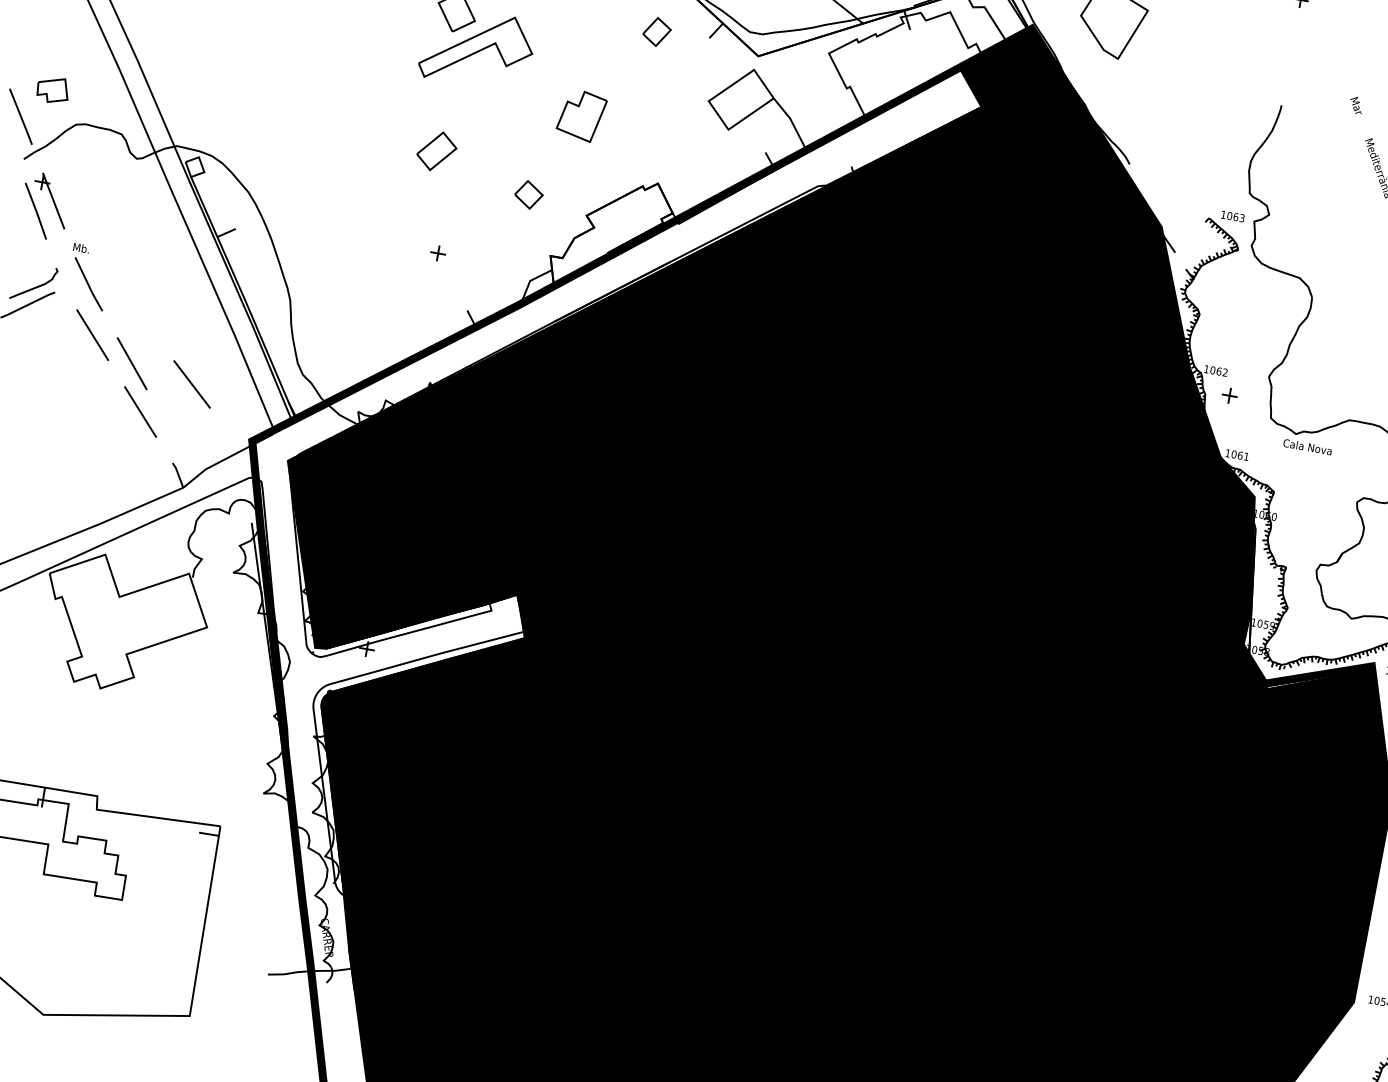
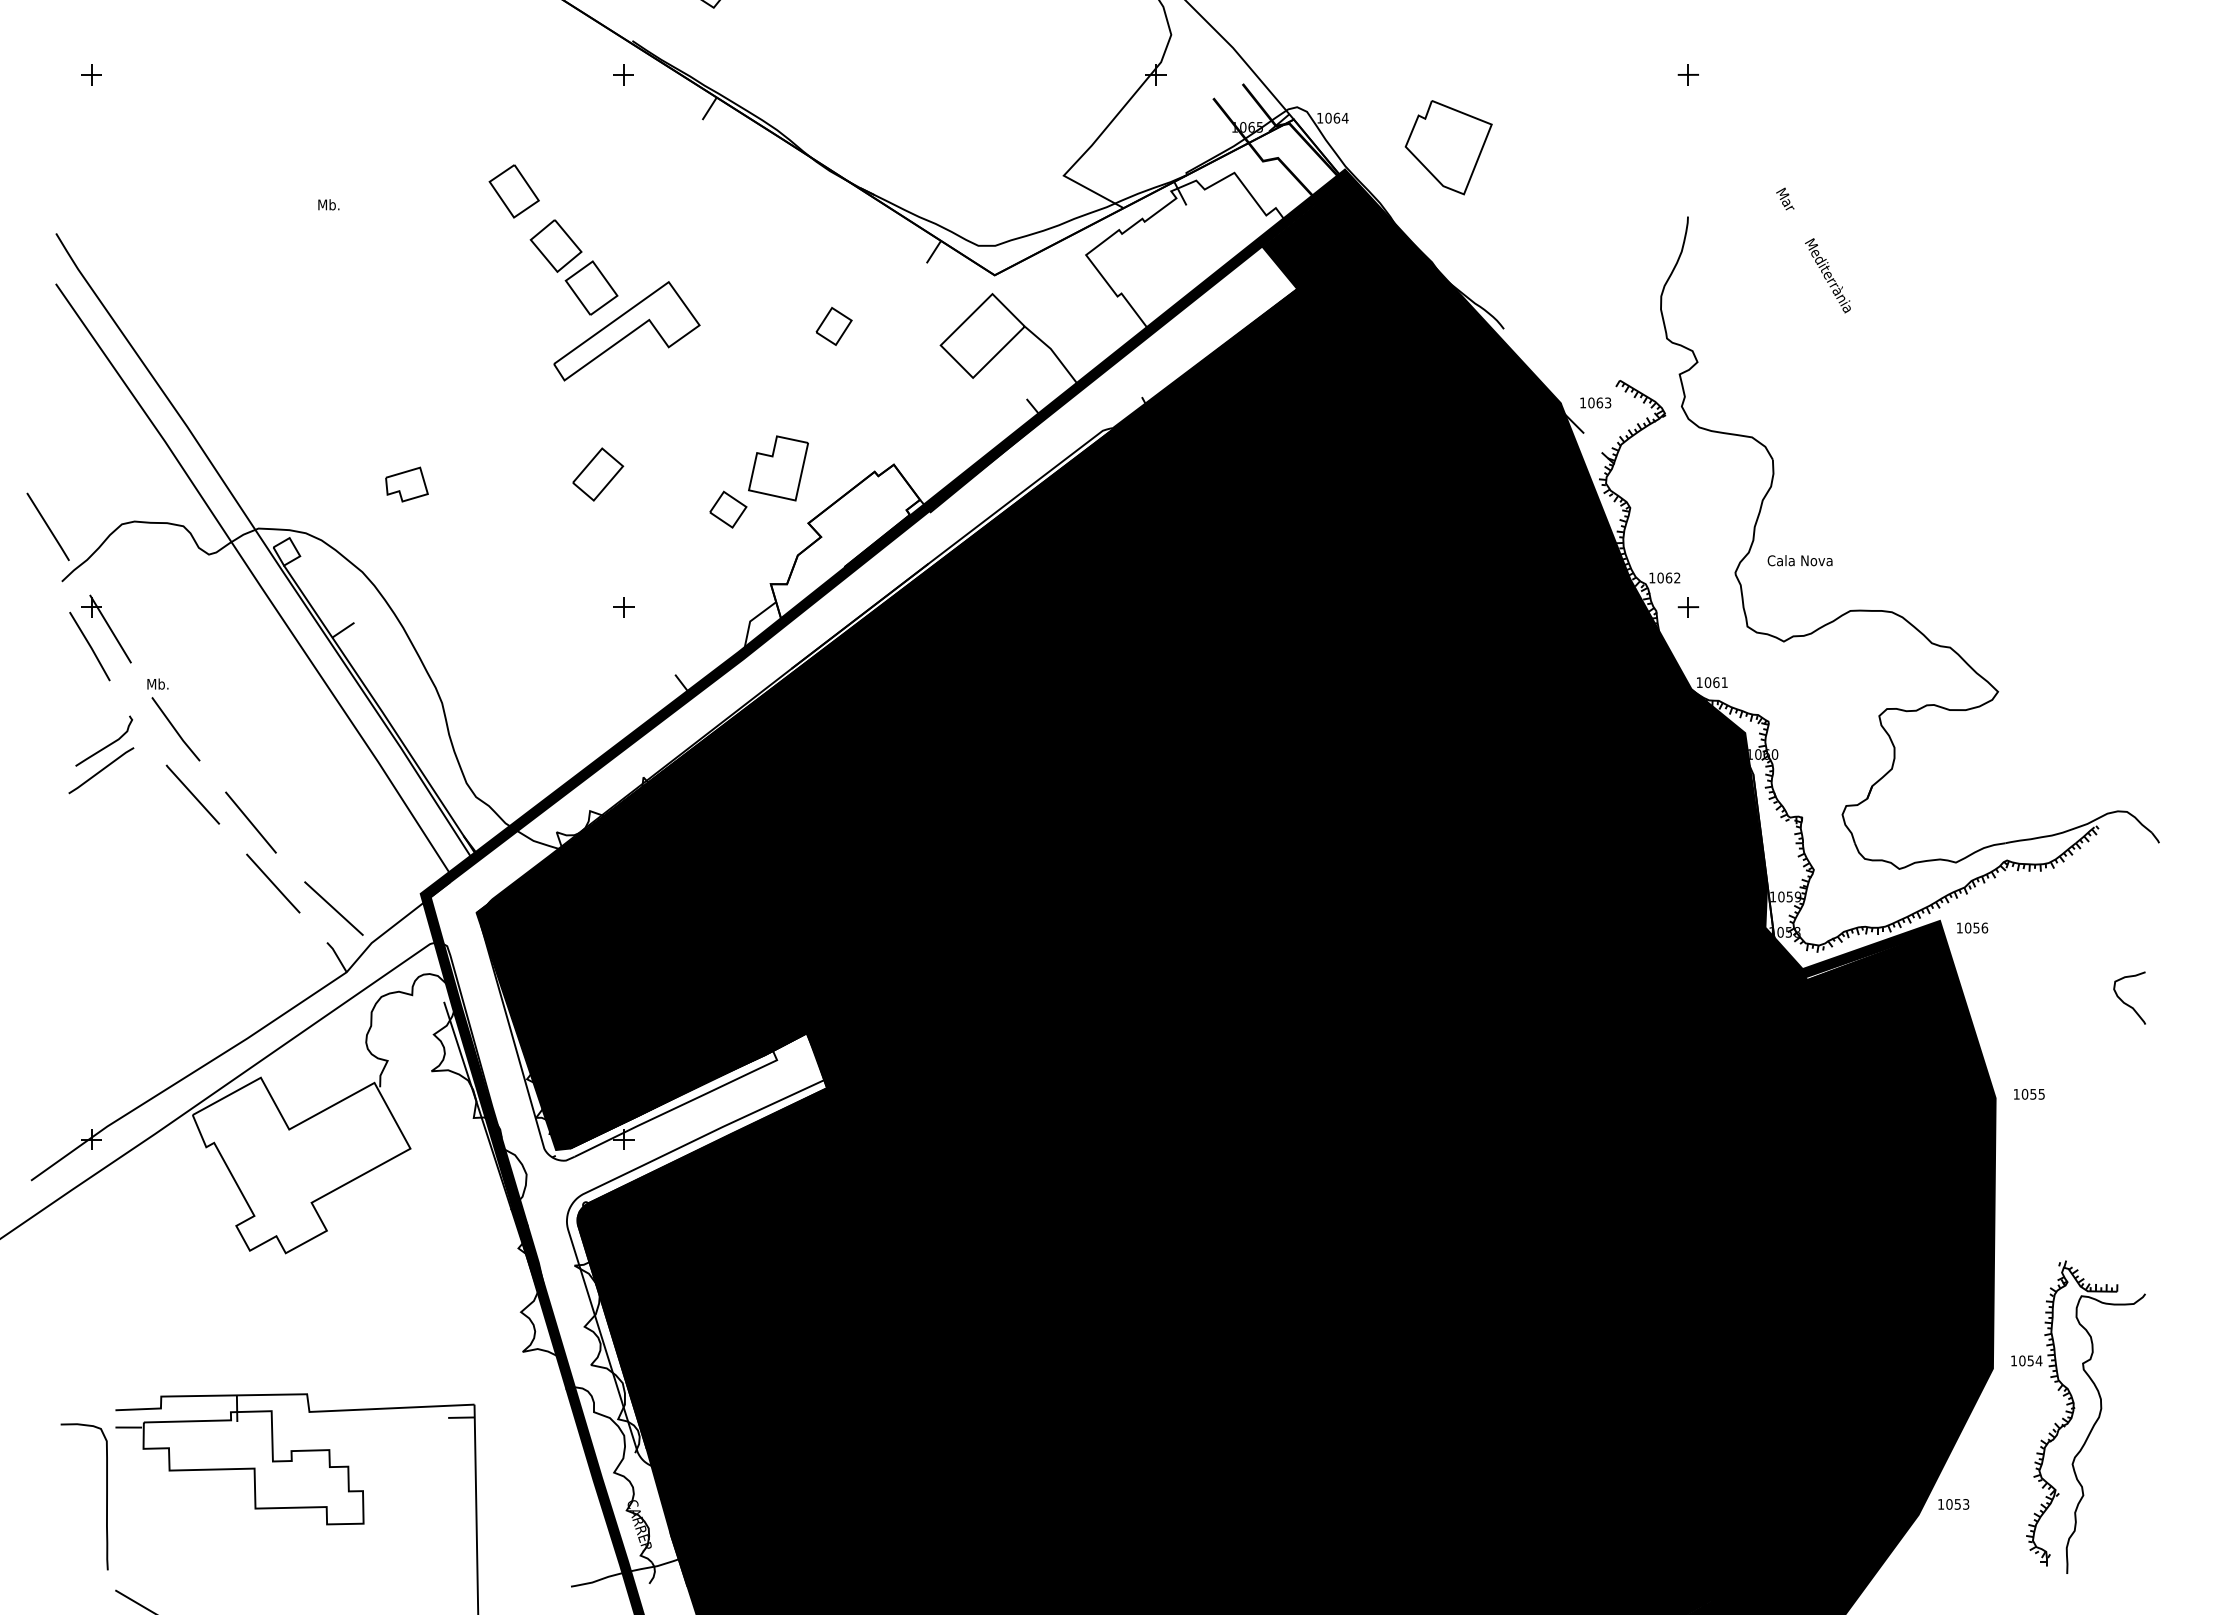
part: (656, 31) -> (833, 326), moved
part: (52, 89) -> (406, 484), moved
part: (581, 115) -> (778, 468), moved
text: (1232, 216) -> (1595, 402), moved
line: (191, 384) -> (333, 908), moved
text: (1307, 446) -> (1799, 560), moved

